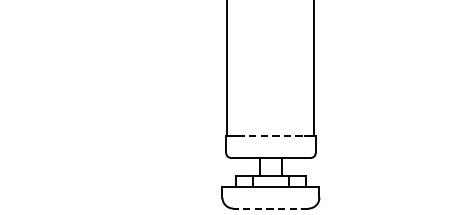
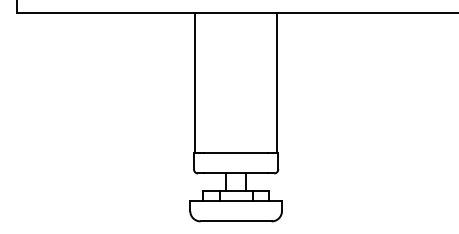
line: (271, 135) -> (236, 152), dashed -> solid
line: (271, 208) -> (236, 221), dashed -> solid

